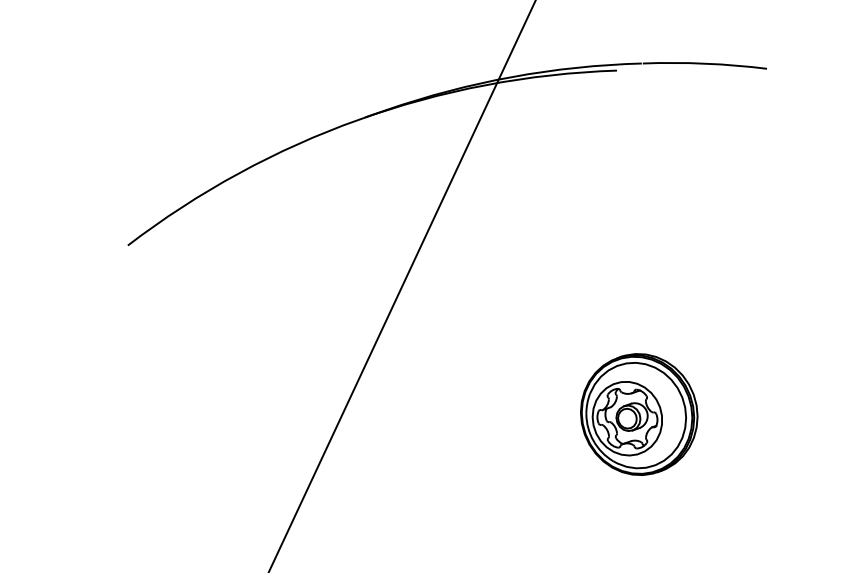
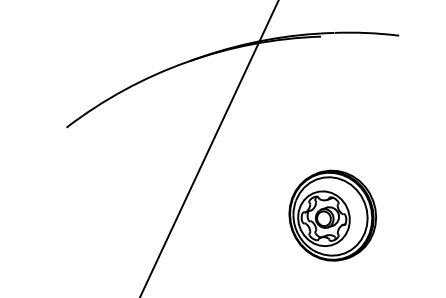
part: (638, 414) -> (332, 215), size x1.43

